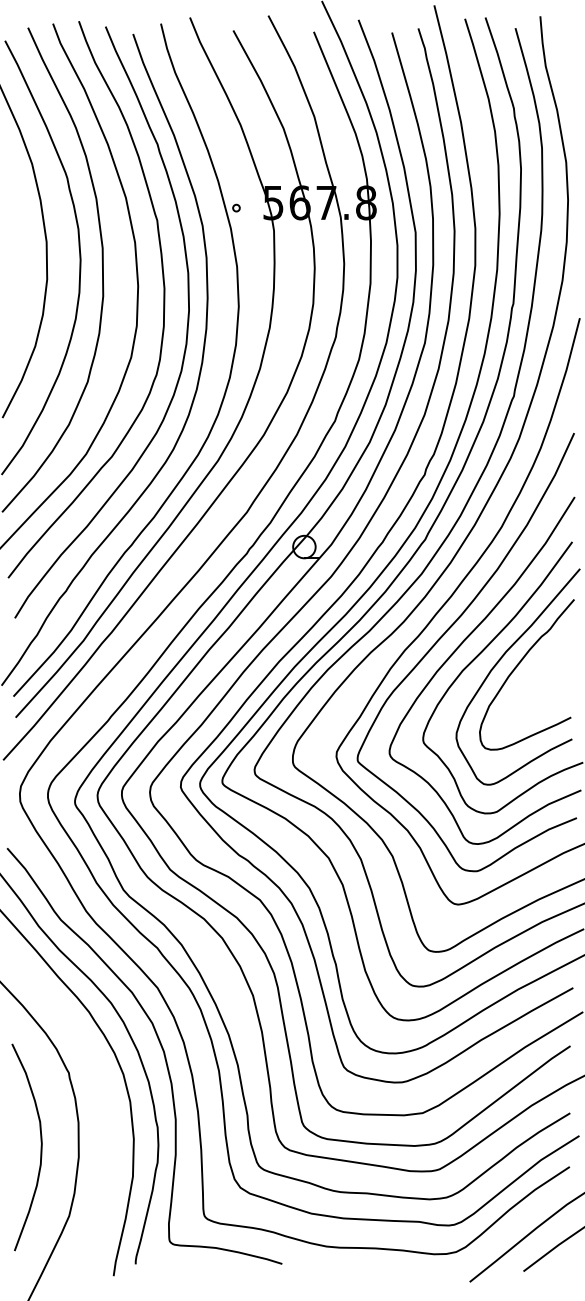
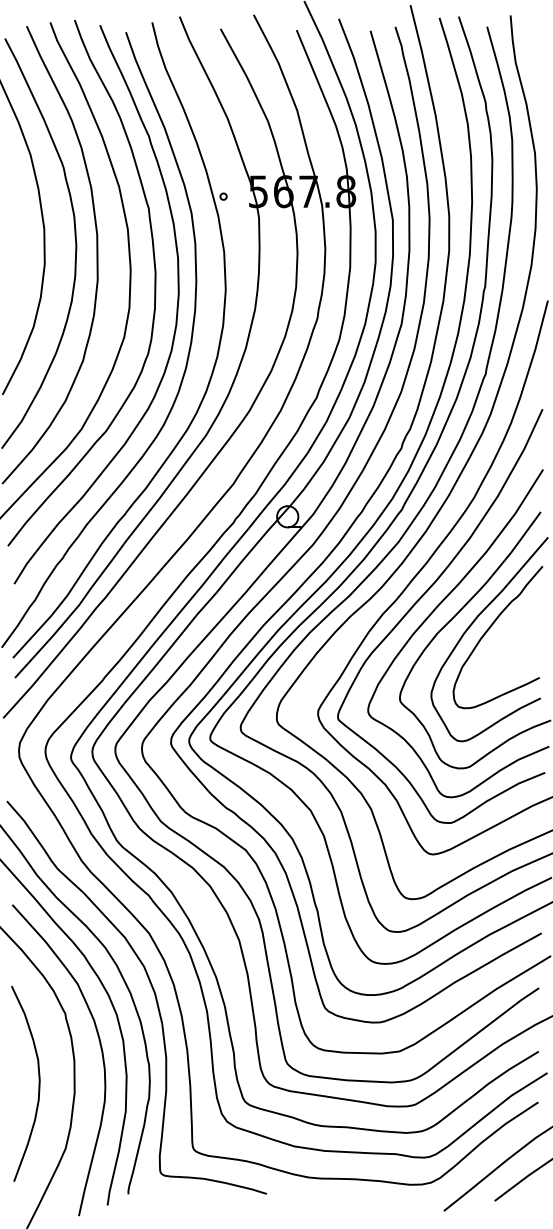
curve: (107, 1116) -> (101, 1054), added

